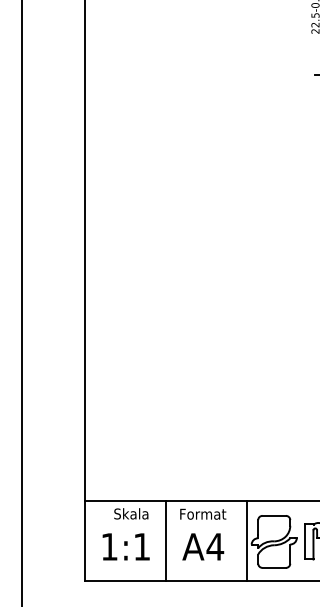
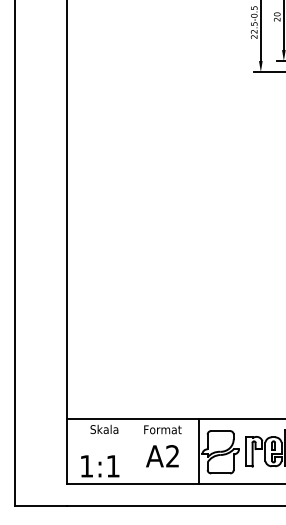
line: (165, 540) -> (132, 451), removed
text: (126, 547) -> (100, 466), moved
text: (214, 547) -> (172, 456), A4 -> A2

